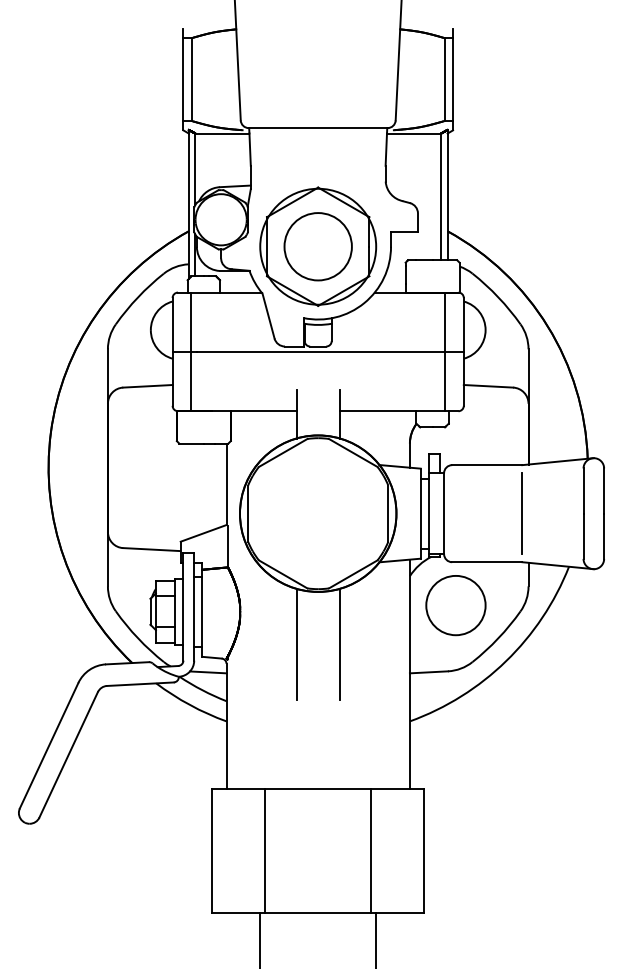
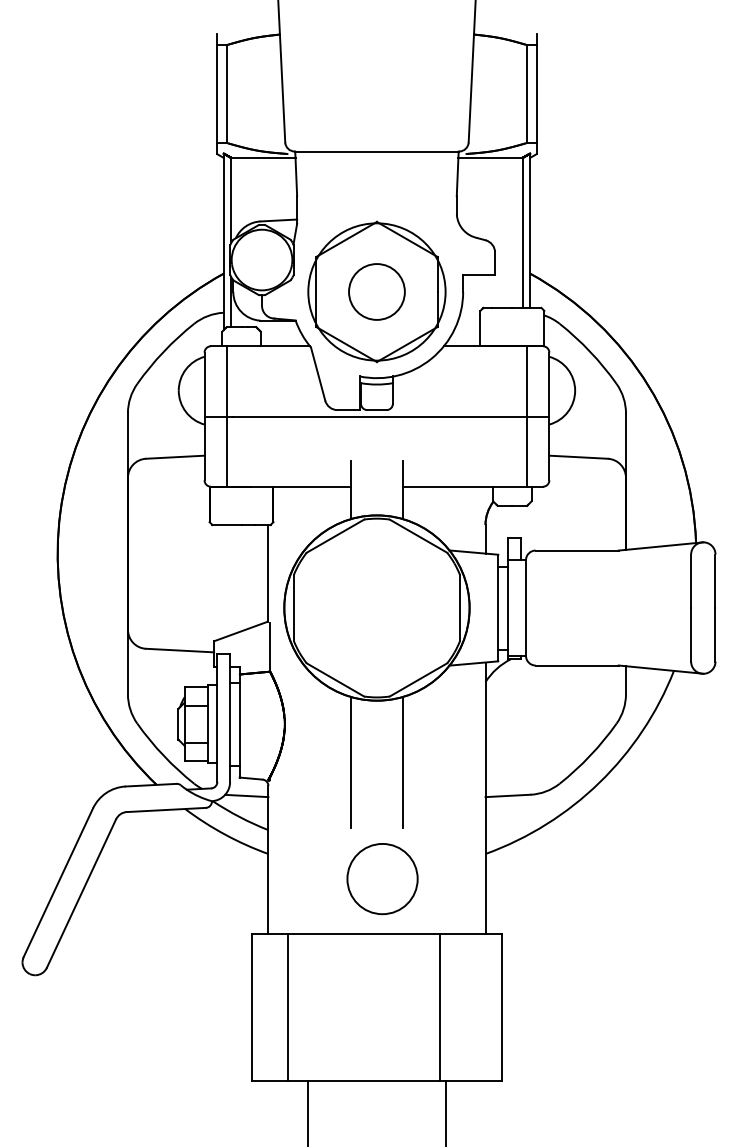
circle: (317, 246) -> (376, 291), size x0.7
line: (522, 513) -> (618, 607), removed
circle: (455, 605) -> (382, 878), moved
line: (265, 850) -> (288, 1006), moved

